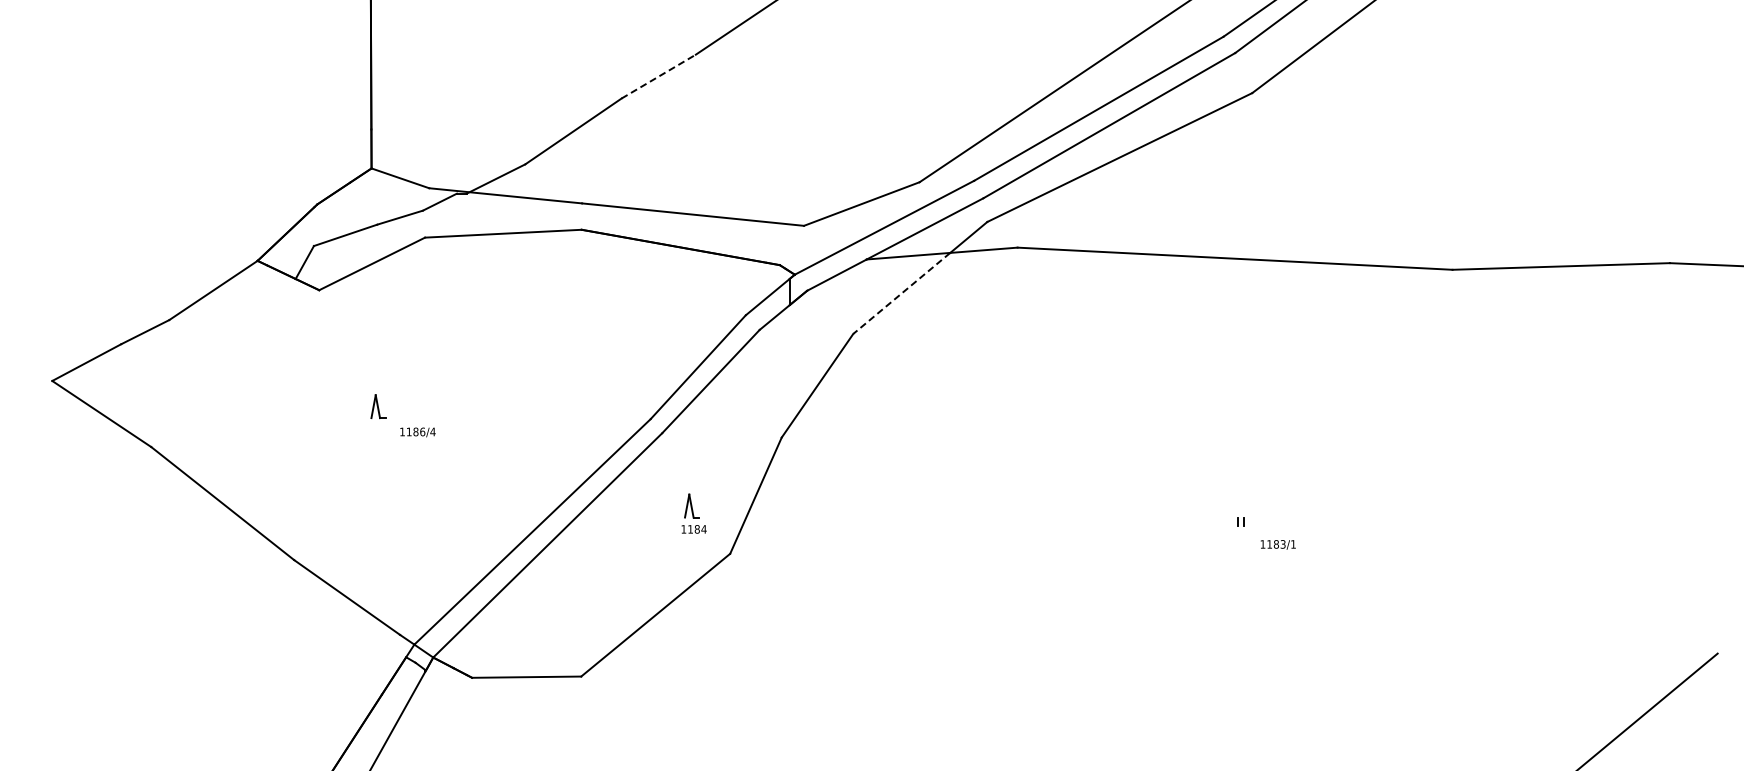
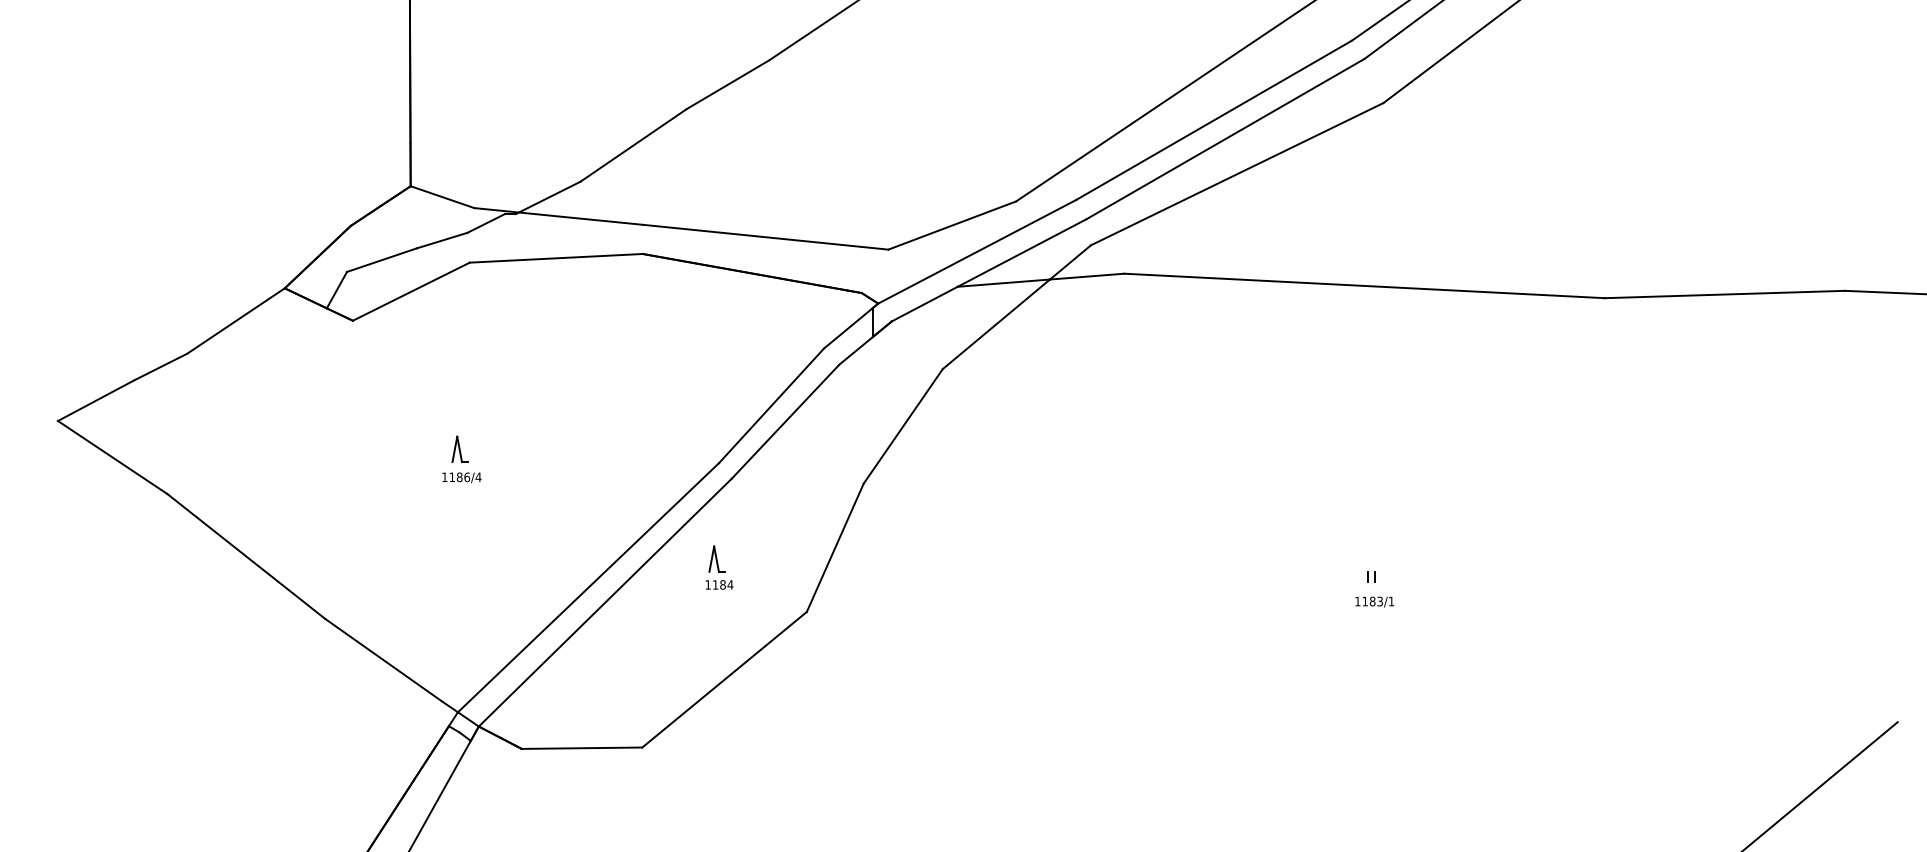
line: (659, 76) -> (728, 84), dashed -> solid
line: (901, 293) -> (996, 324), dashed -> solid
part: (378, 406) -> (460, 449), moved
part: (693, 513) -> (718, 567), moved
text: (1277, 544) -> (1373, 601), moved

